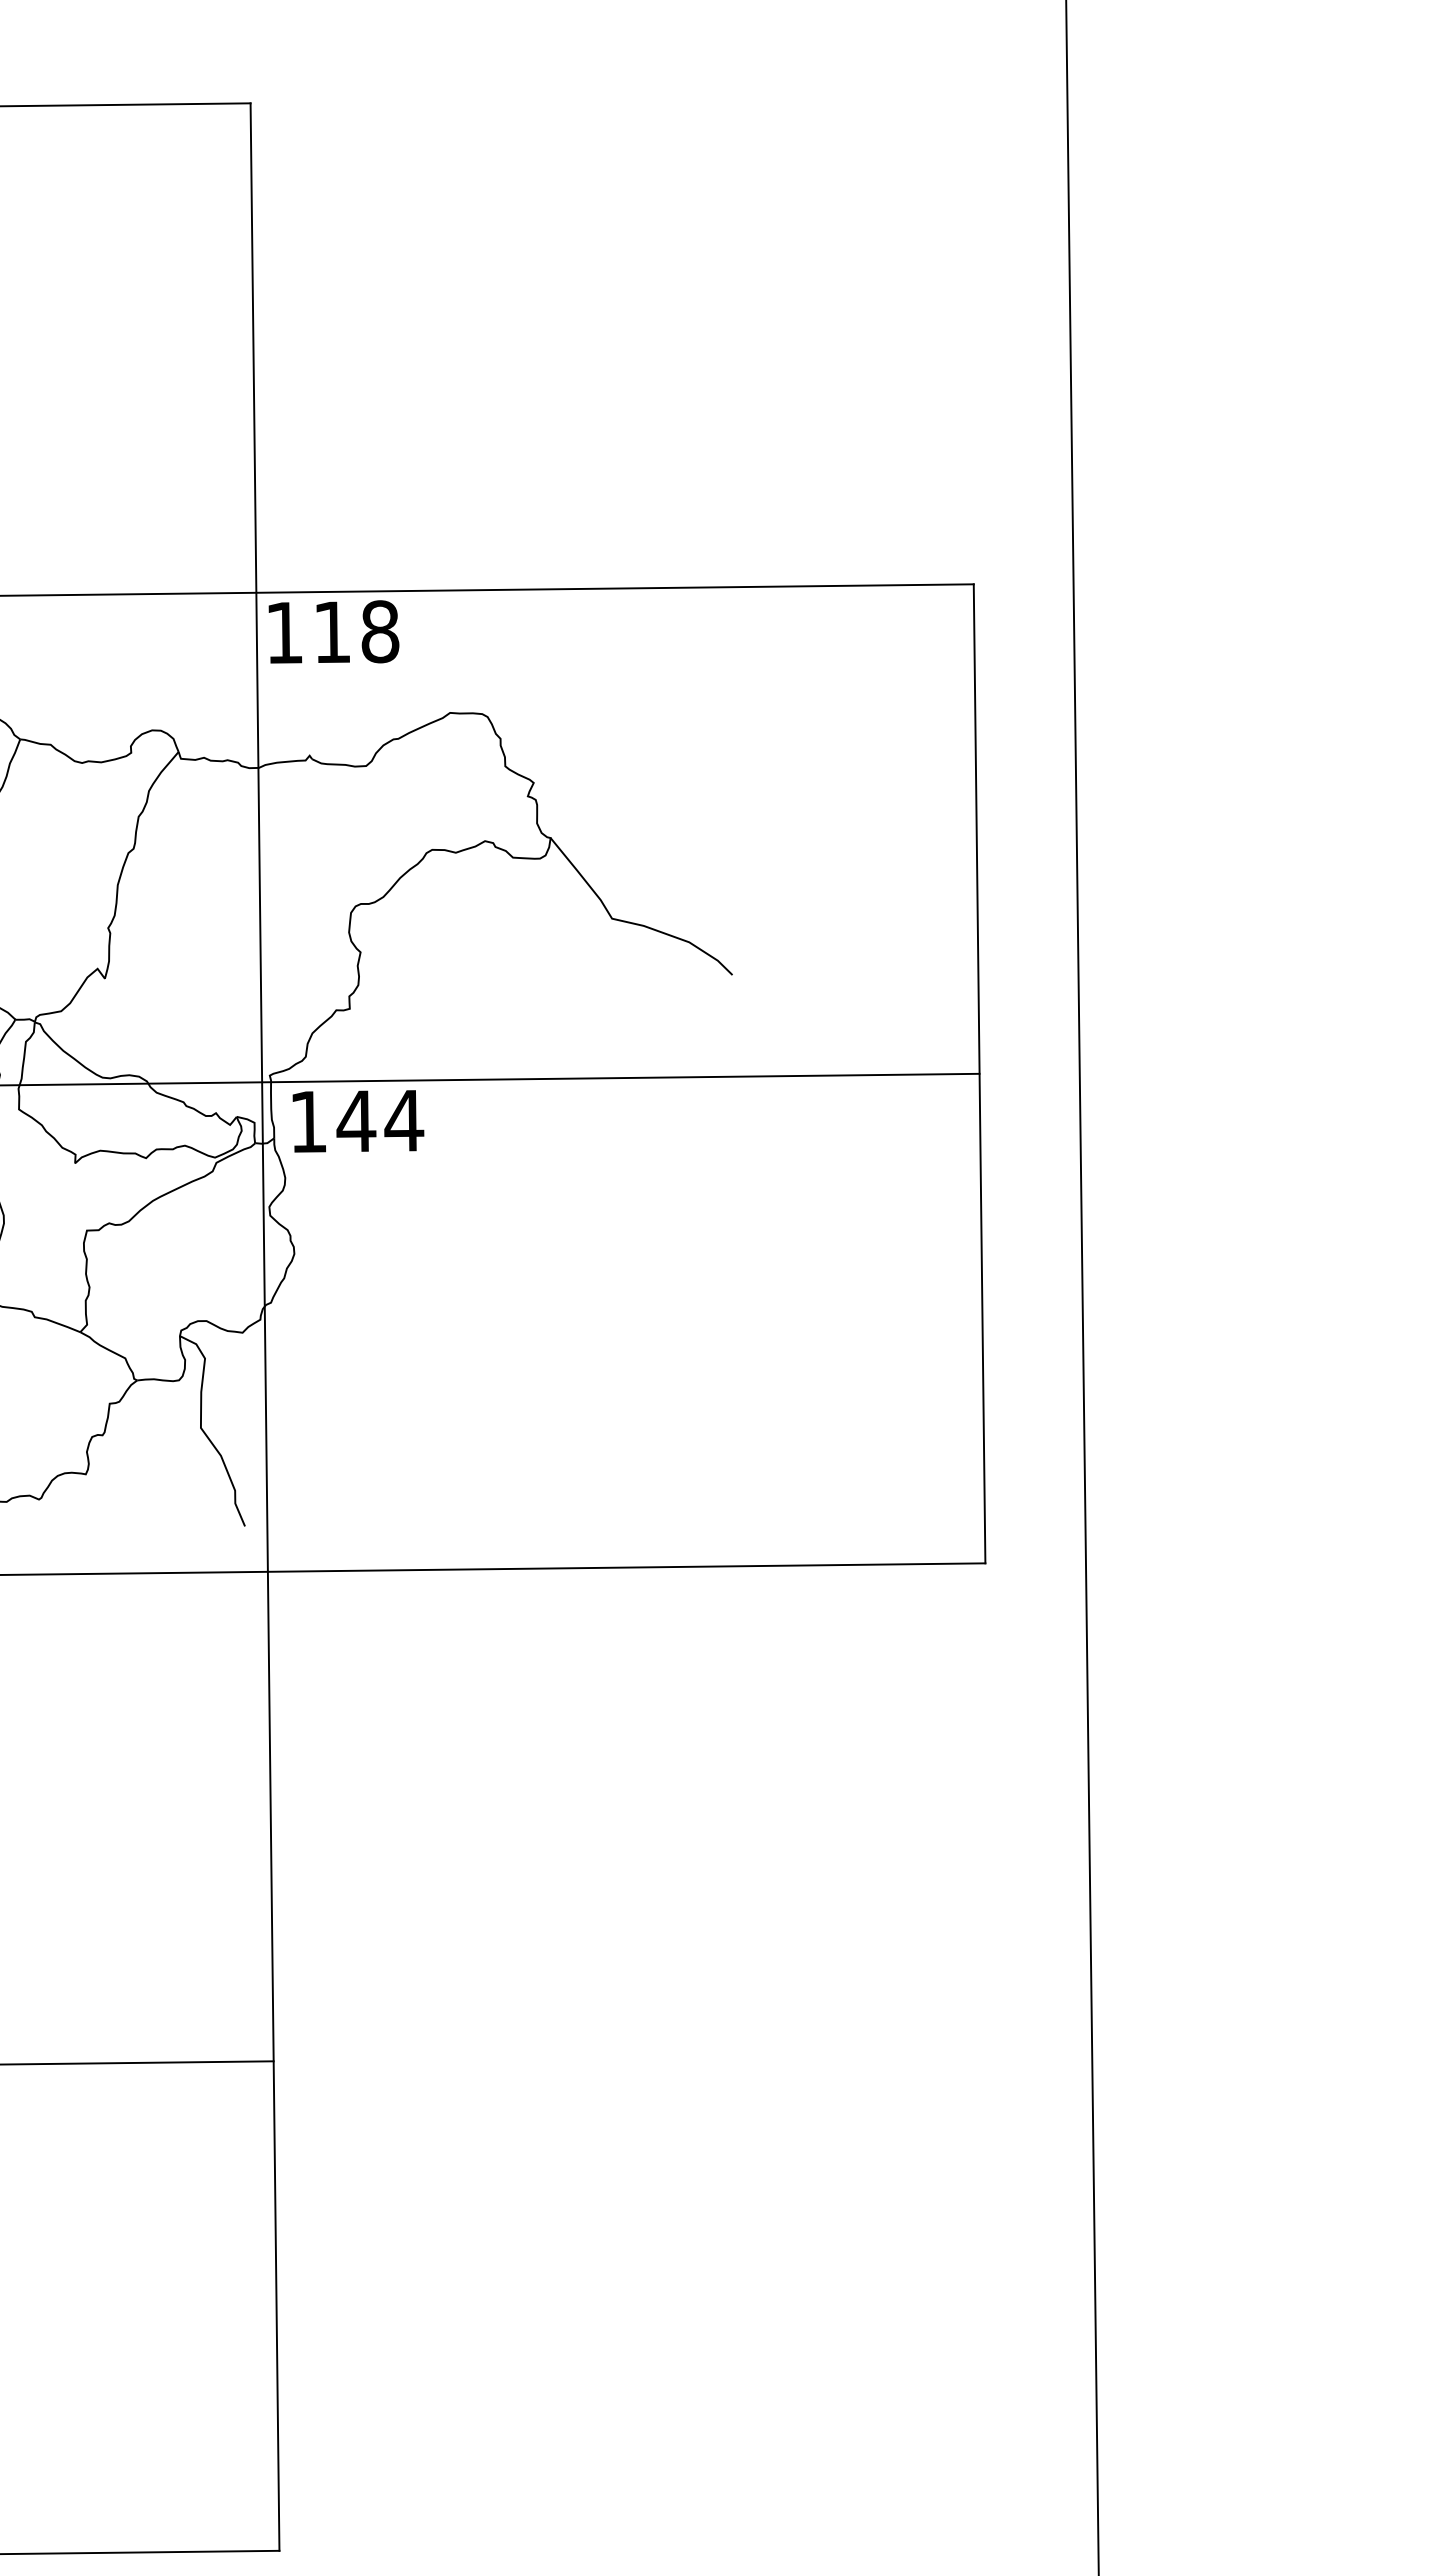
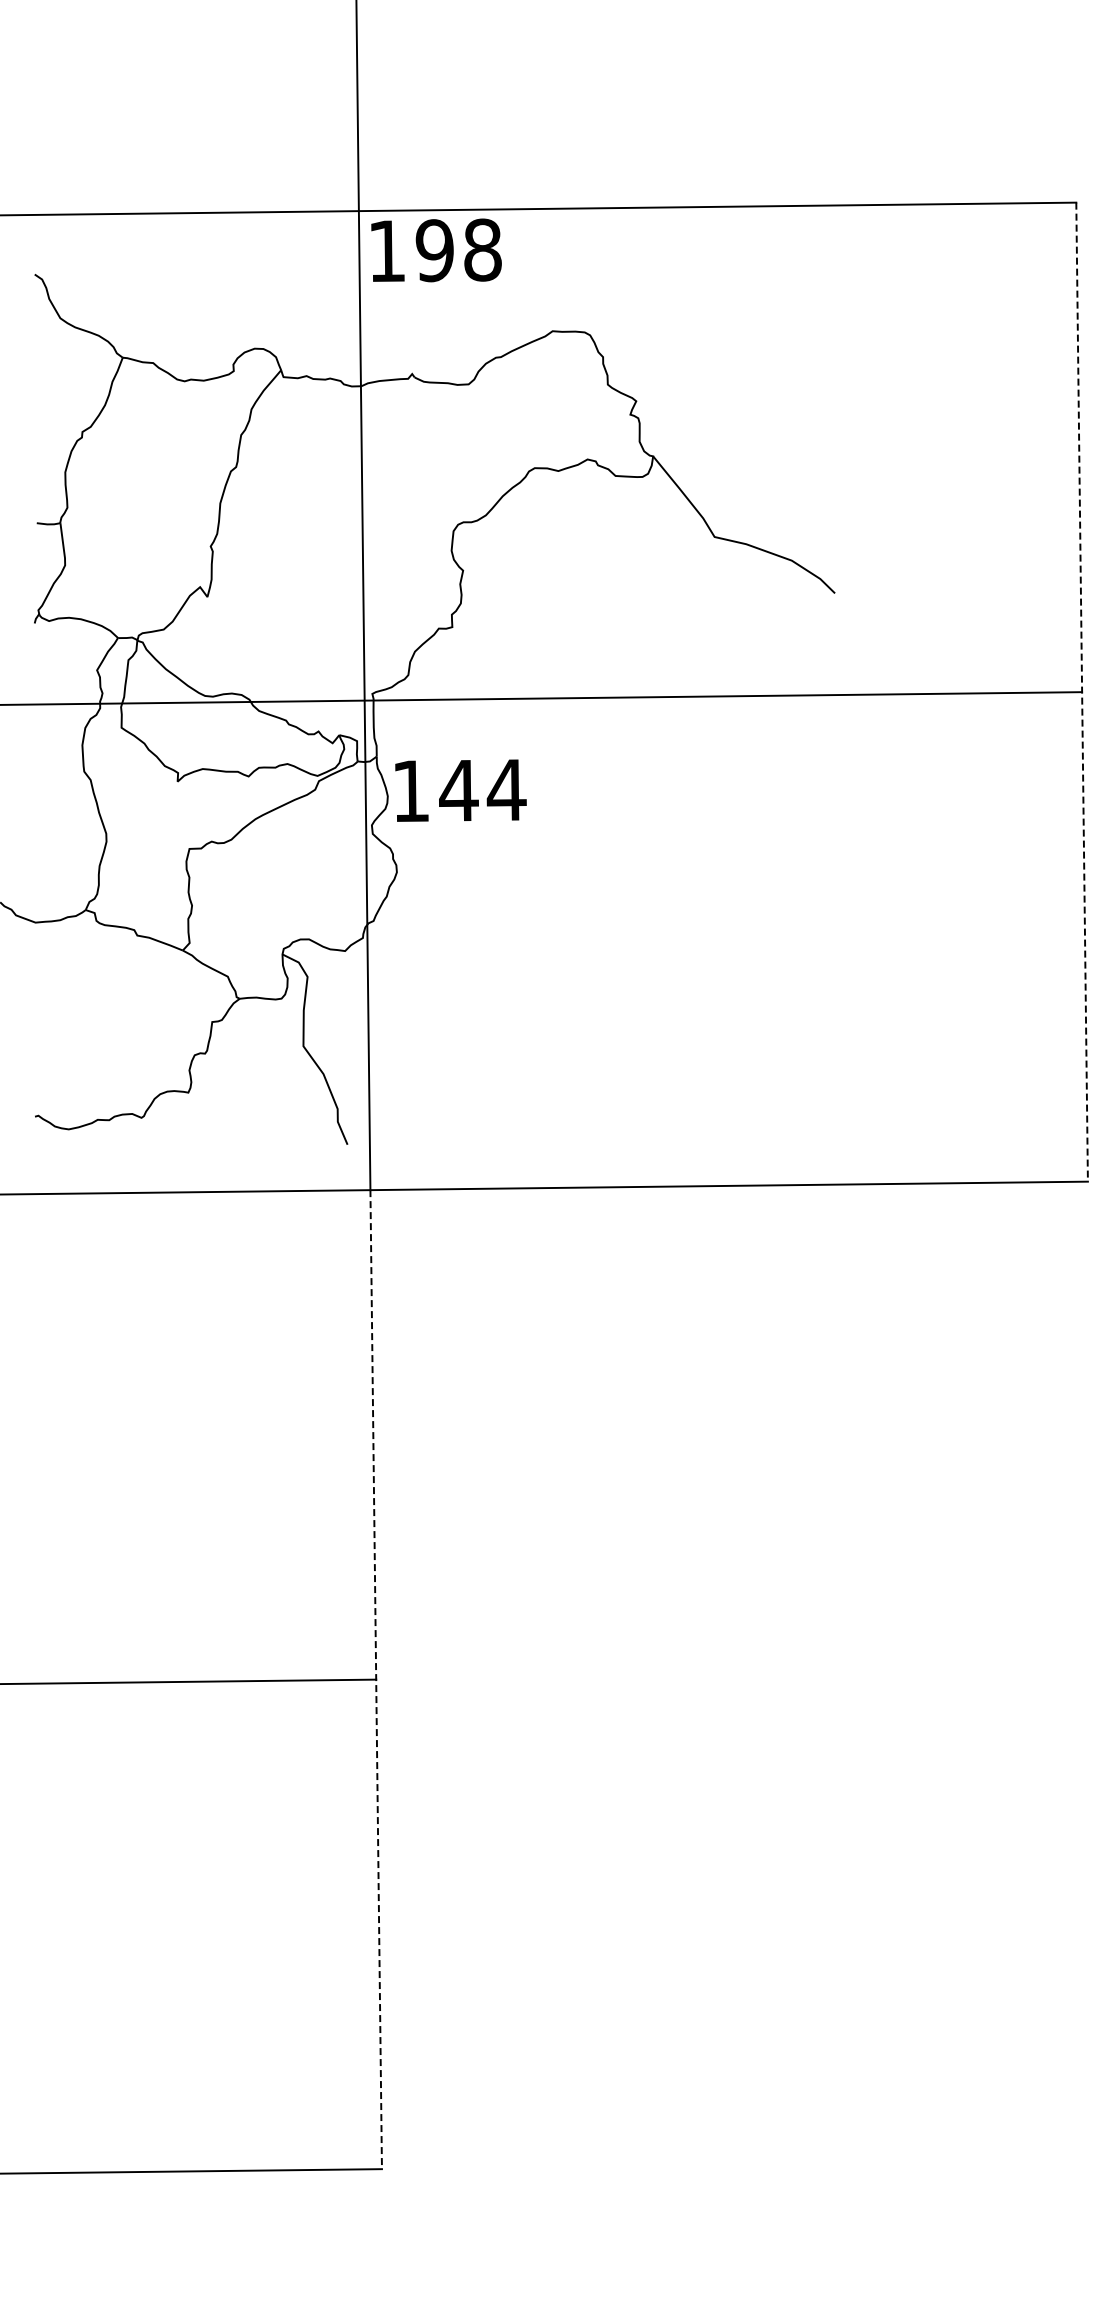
text: (332, 631) -> (435, 249), 118 -> 198
line: (979, 1073) -> (1082, 691), solid -> dashed
text: (358, 1121) -> (461, 790), moved
line: (273, 2061) -> (376, 1679), solid -> dashed

